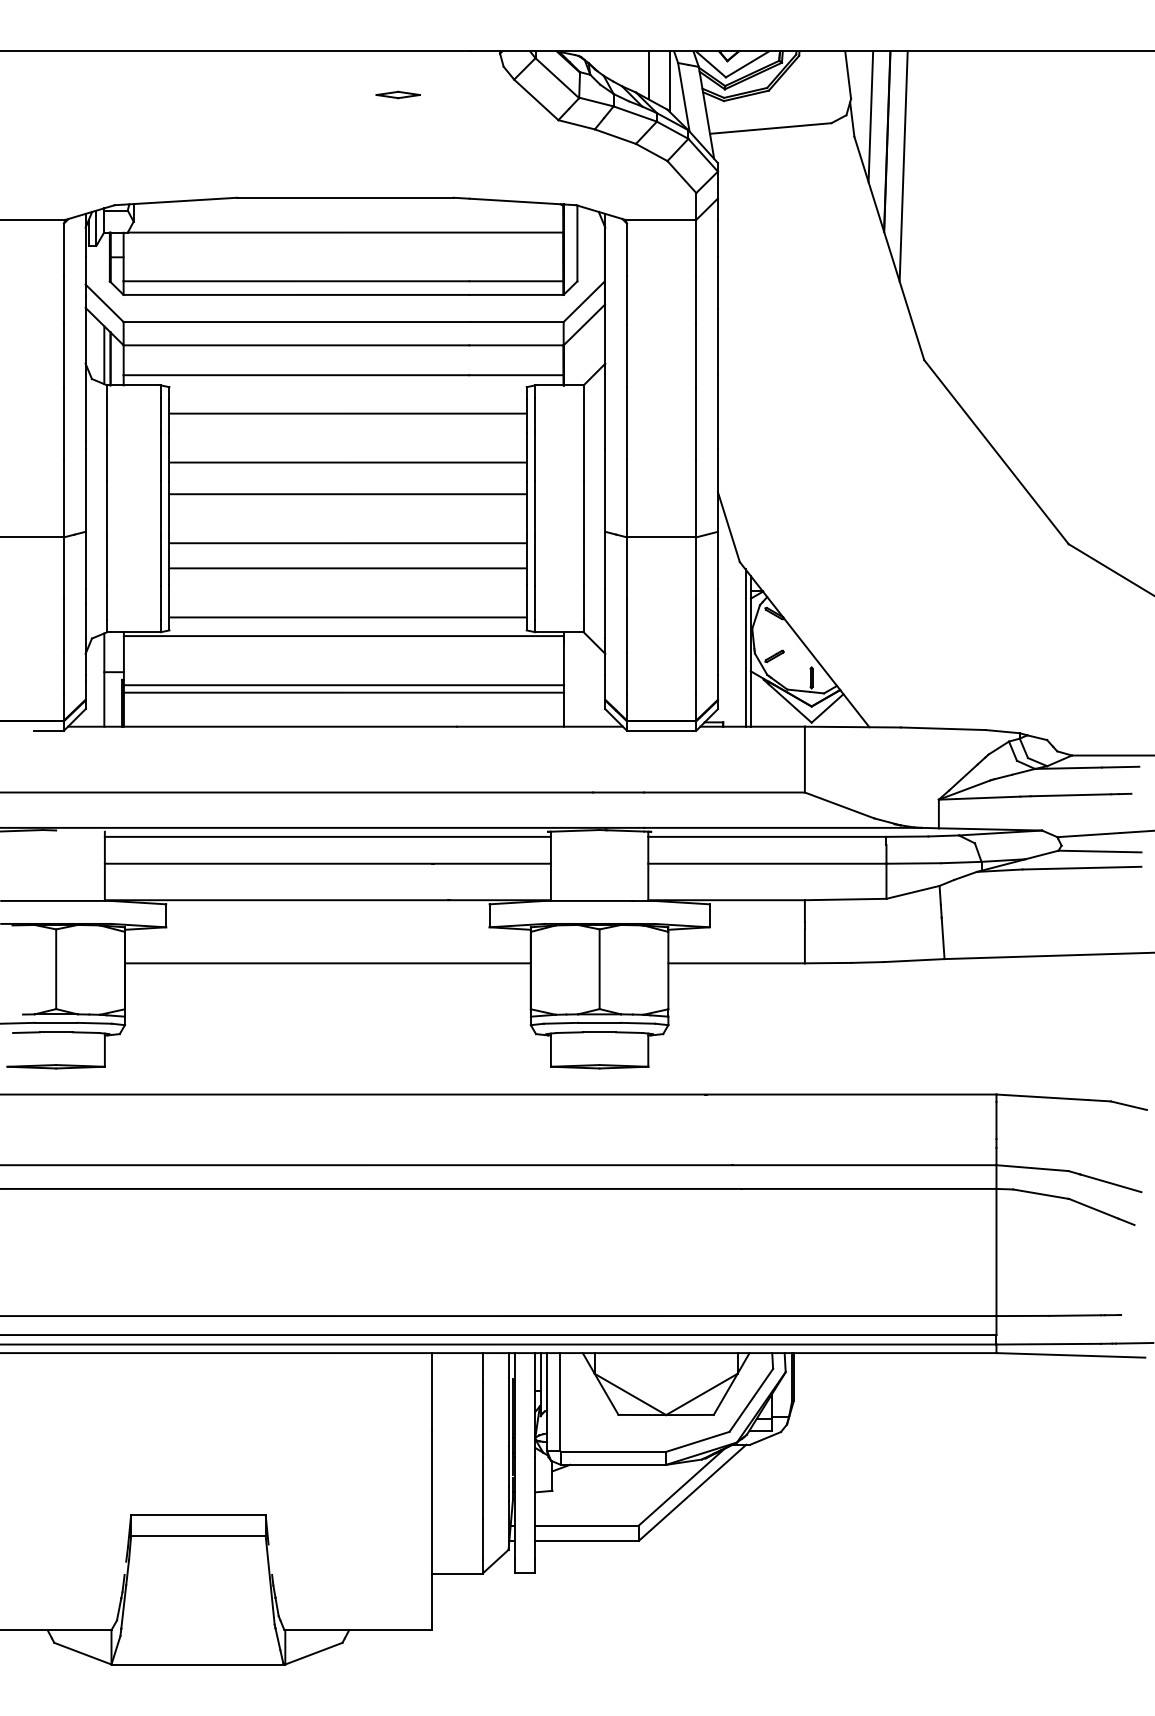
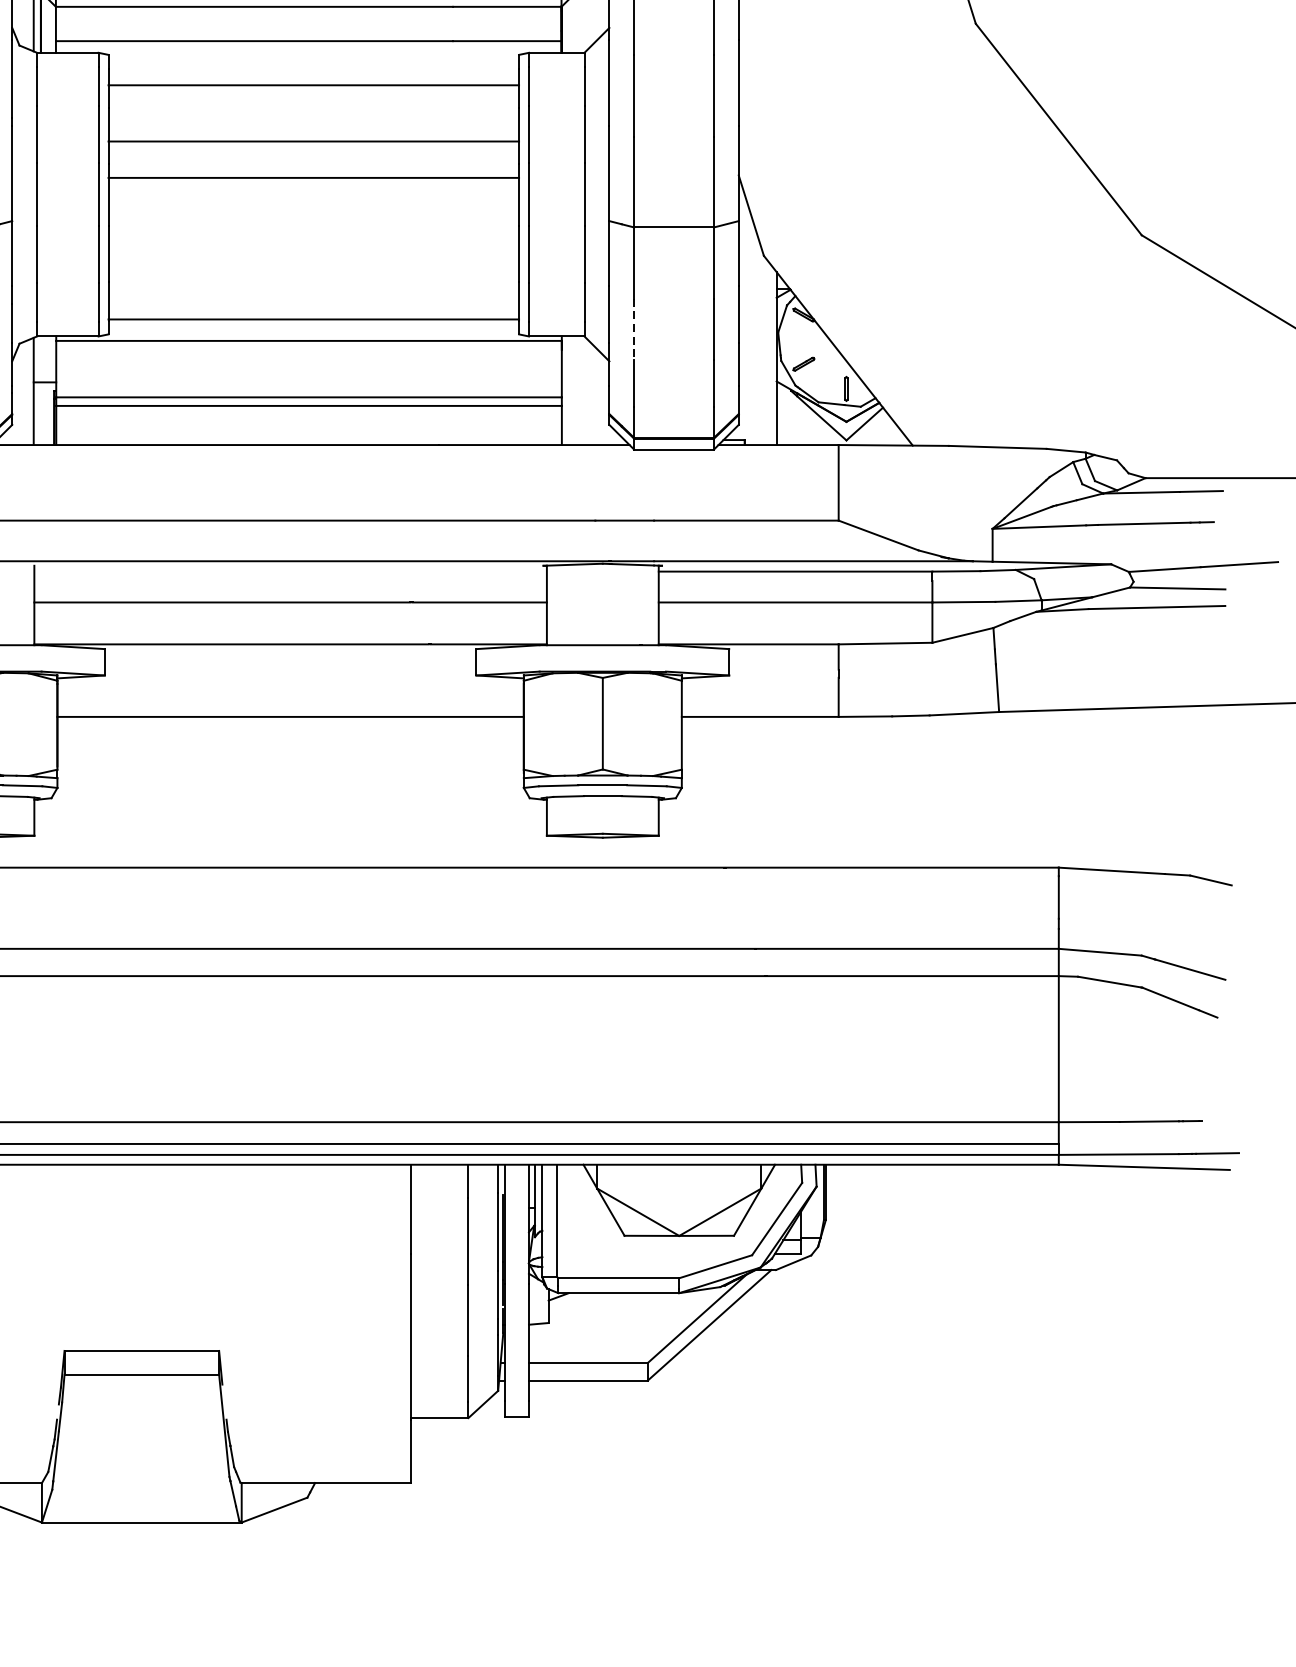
line: (347, 543) -> (313, 234), removed
line: (347, 568) -> (313, 263), removed
line: (626, 625) -> (633, 328), solid -> dashed
line: (745, 647) -> (770, 354), removed
line: (327, 836) -> (290, 571), removed

